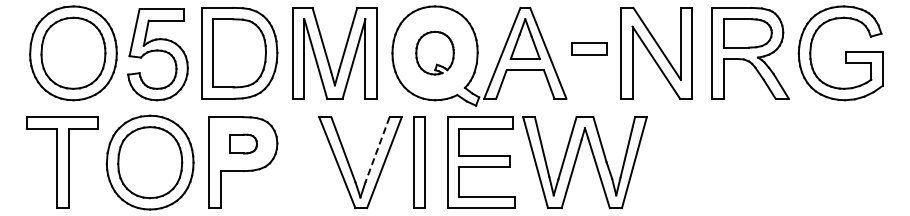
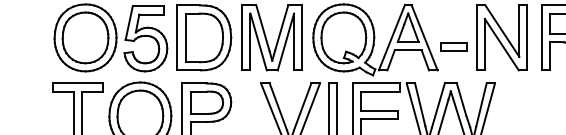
part: (589, 48) -> (454, 46), moved
part: (434, 52) -> (343, 37), size x1.67
part: (243, 143) -> (206, 102), size x1.67
line: (377, 149) -> (302, 106), dashed -> solid

